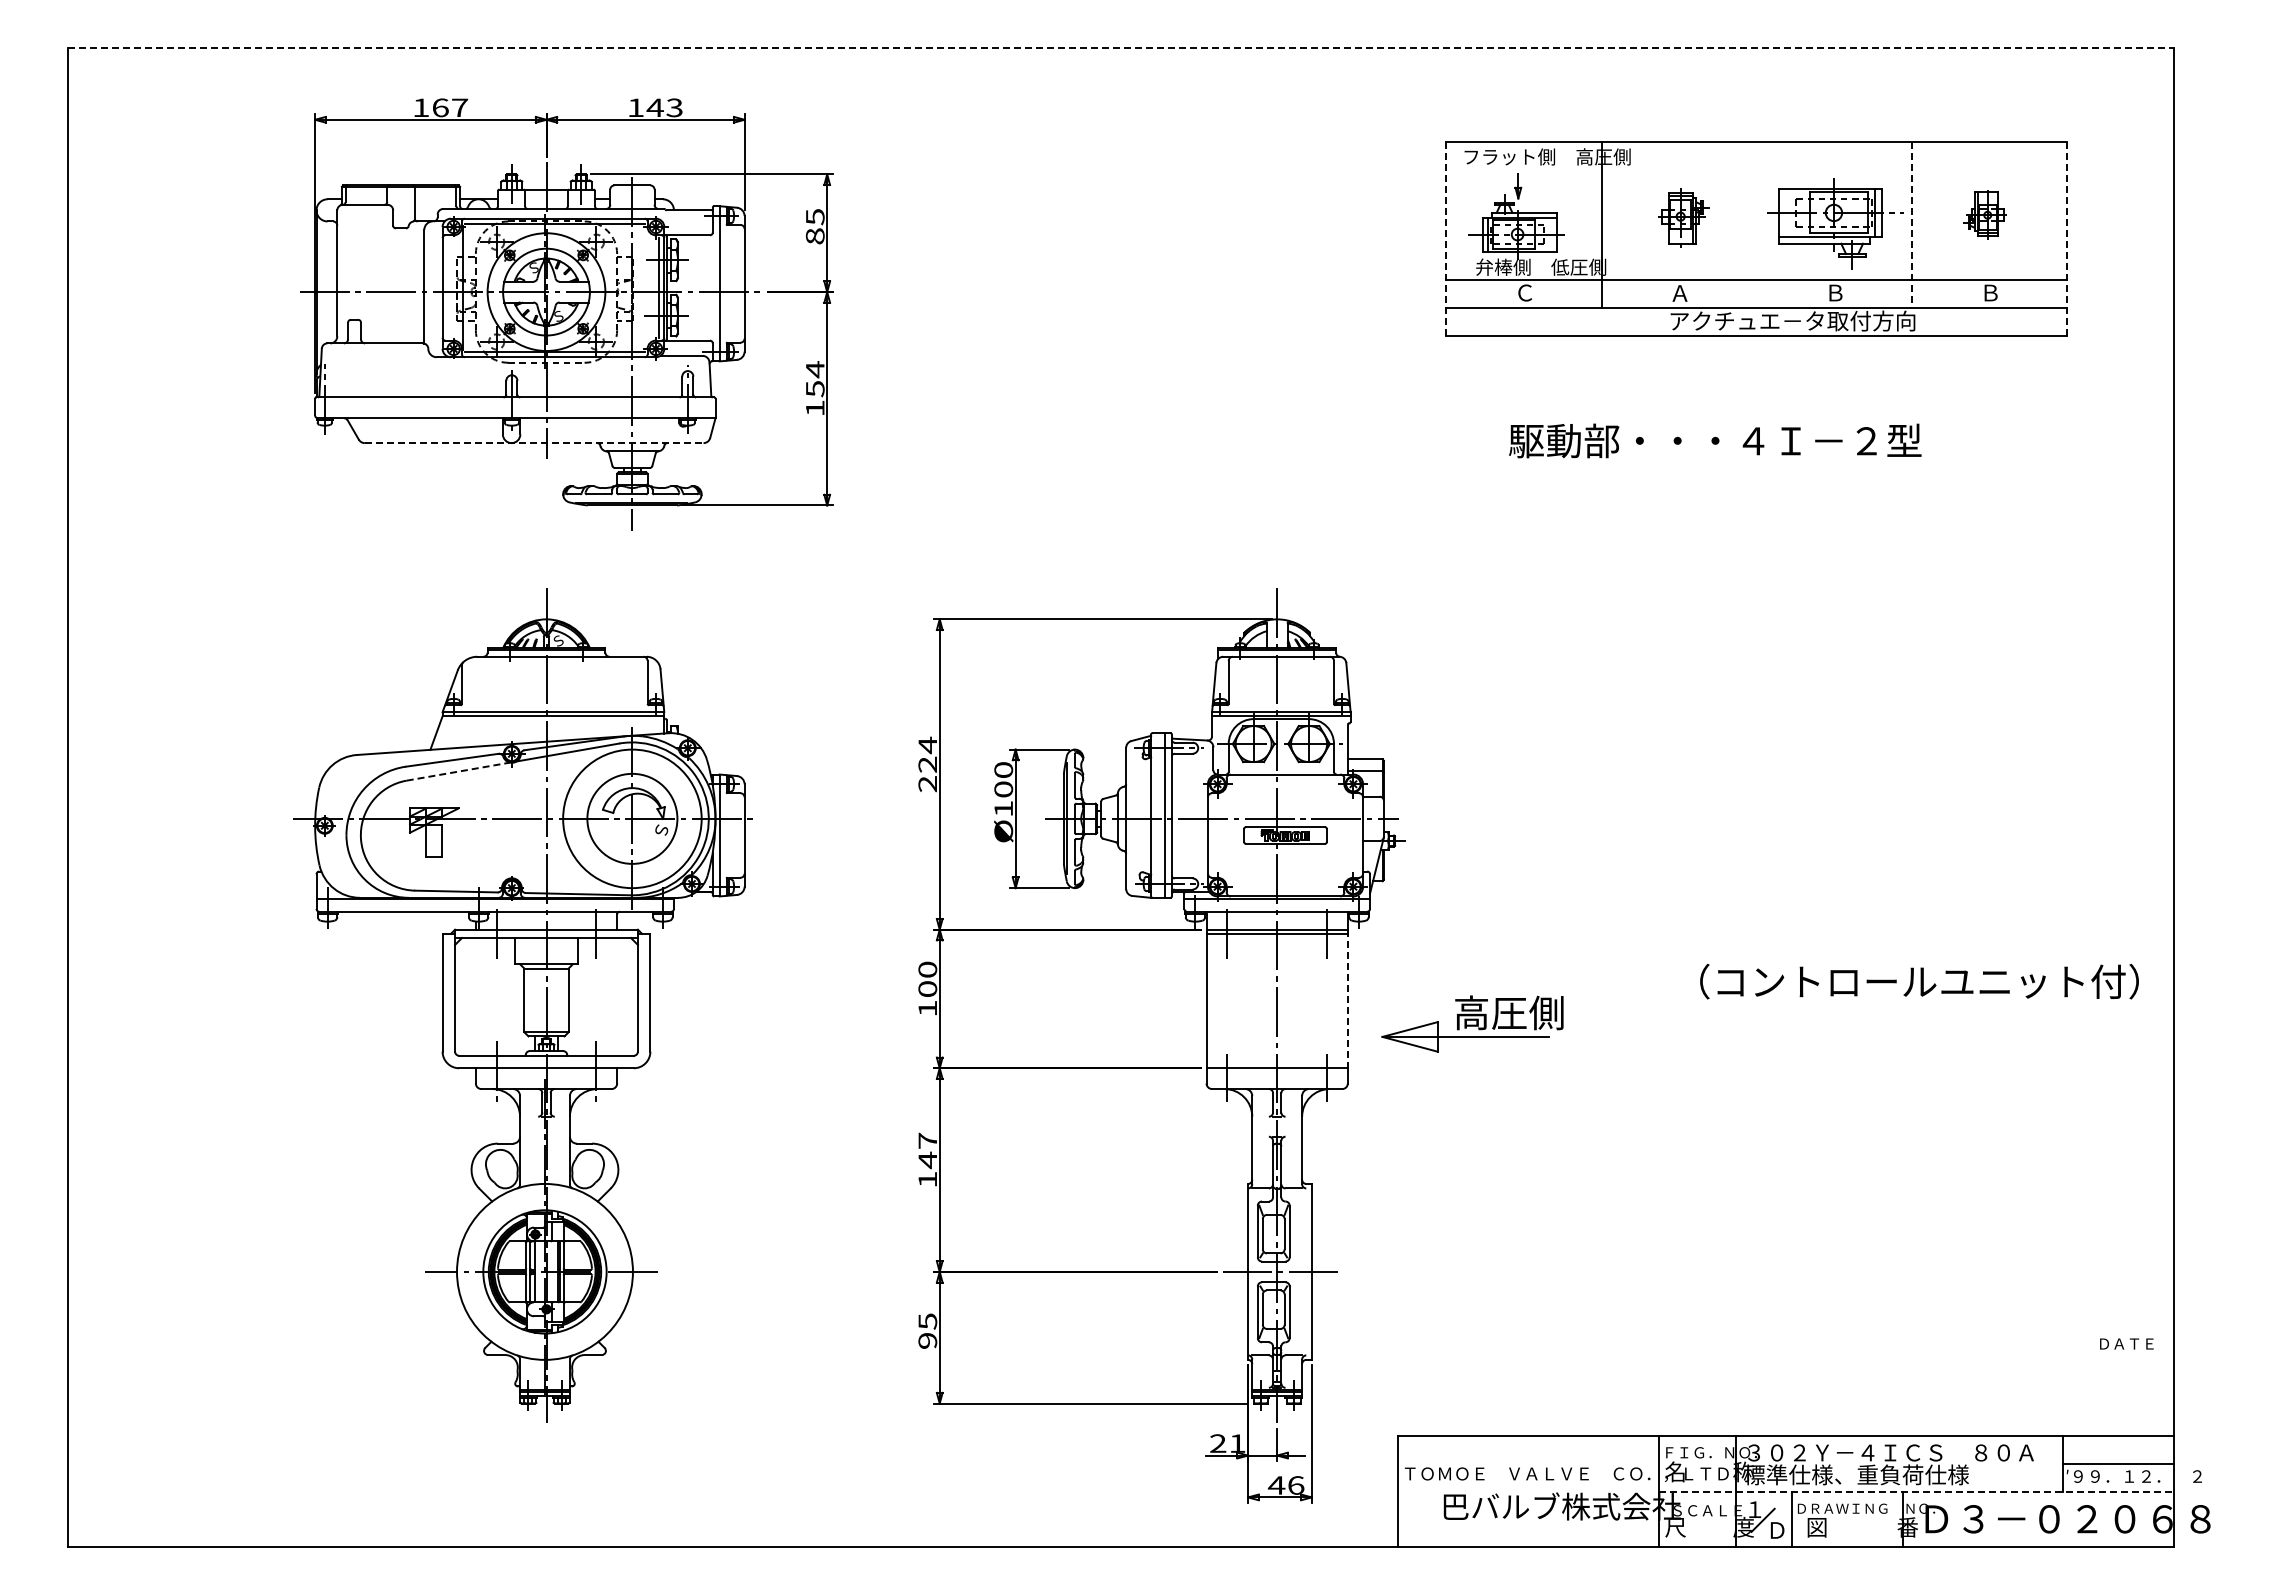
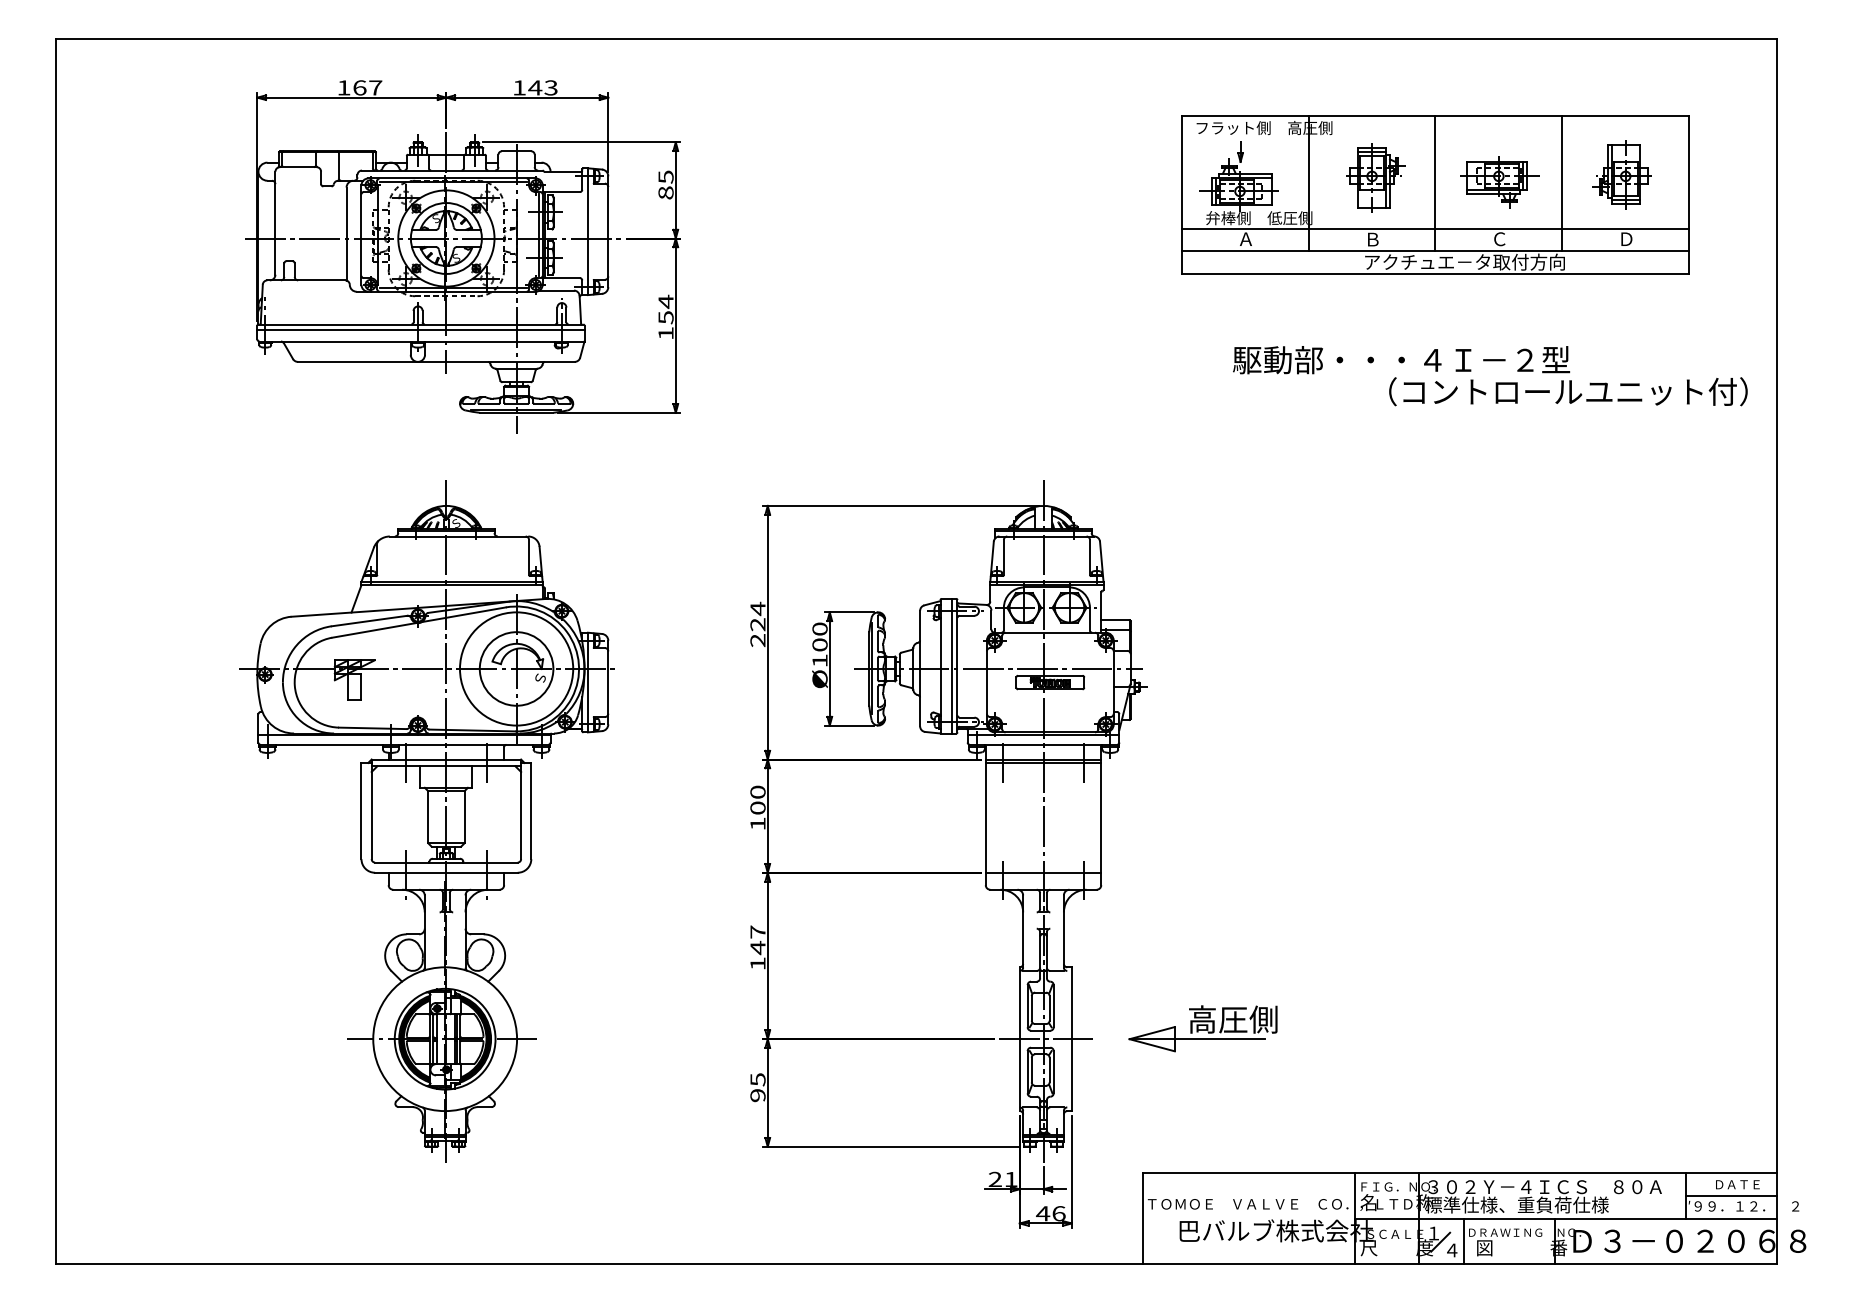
line: (1121, 47) -> (916, 38), dashed -> solid
part: (1984, 213) -> (1621, 174), size x1.67
part: (1683, 217) -> (1375, 177), size x1.43
part: (1835, 223) -> (1499, 182), size x0.71
line: (1756, 224) -> (1435, 183), added
line: (1911, 225) -> (1561, 184), dashed -> solid
line: (1446, 238) -> (1181, 194), dashed -> solid
line: (2067, 238) -> (1689, 194), dashed -> solid
text: (1524, 292) -> (1245, 238), Ｃ -> Ａ
text: (1835, 292) -> (1499, 238), Ｂ -> Ｃ
text: (1990, 292) -> (1626, 238), Ｂ -> Ｄ
text: (1679, 293) -> (1372, 239), Ａ -> Ｂ
line: (515, 404) -> (421, 330), added
line: (534, 443) -> (436, 362), dashed -> solid
line: (458, 771) -> (374, 630), dashed -> solid
text: (1919, 981) -> (1568, 391), moved
line: (1347, 999) -> (1100, 816), dashed -> solid
part: (1472, 1023) -> (1203, 1028), moved
text: (2126, 1343) -> (1737, 1184), moved
line: (1916, 1491) -> (1565, 1218), dashed -> solid
text: (1777, 1530) -> (1452, 1250), Ｄ -> ４

